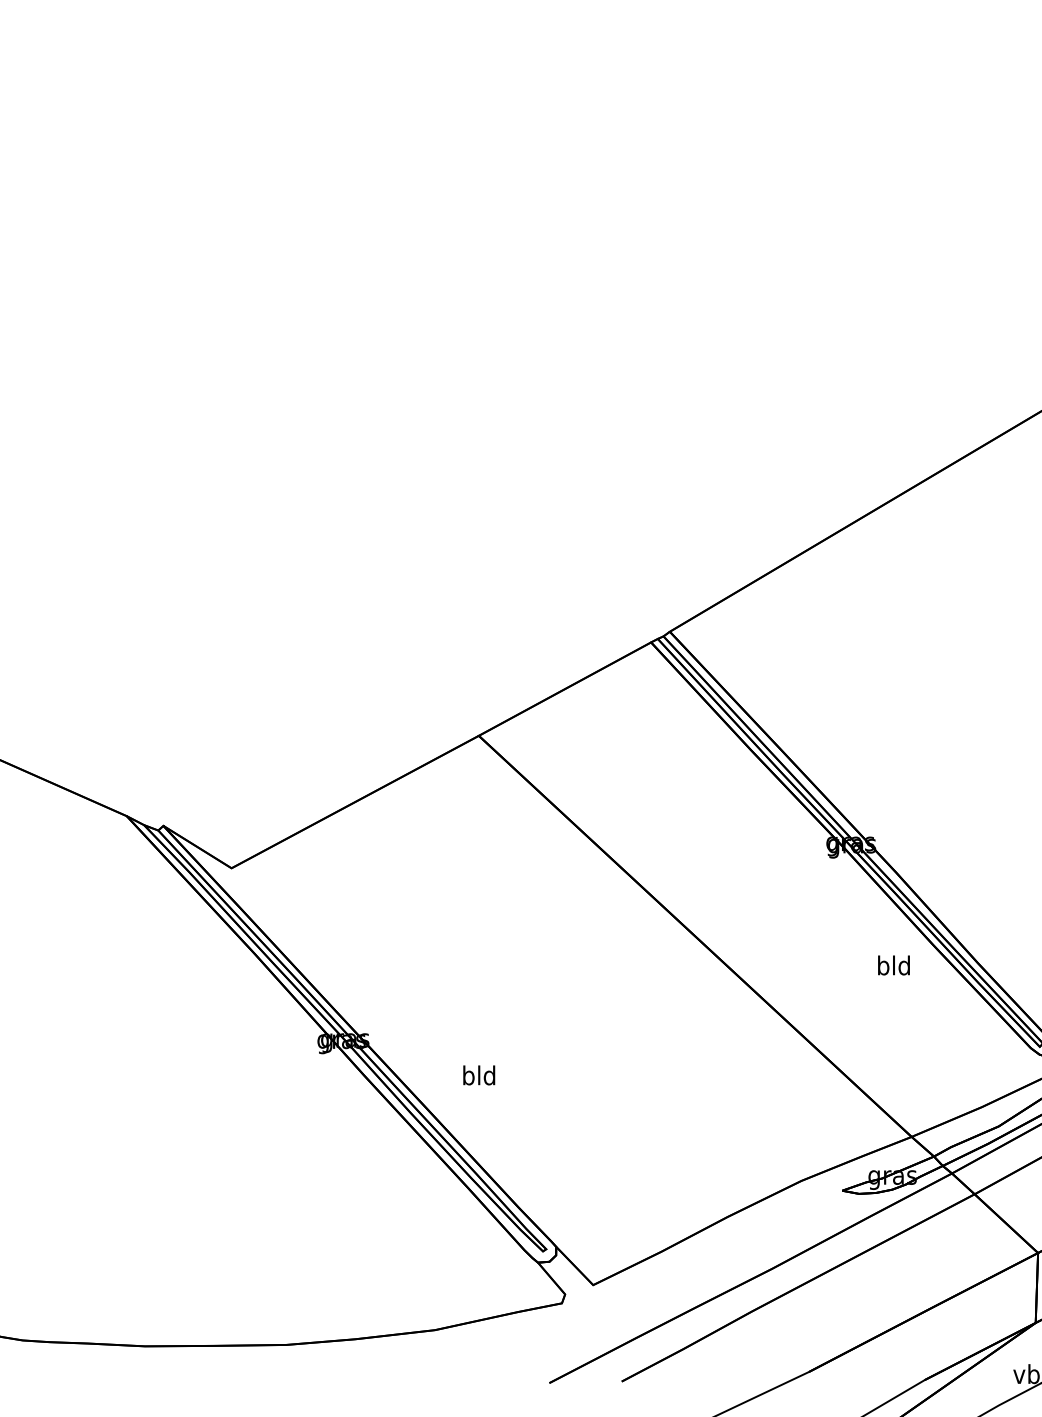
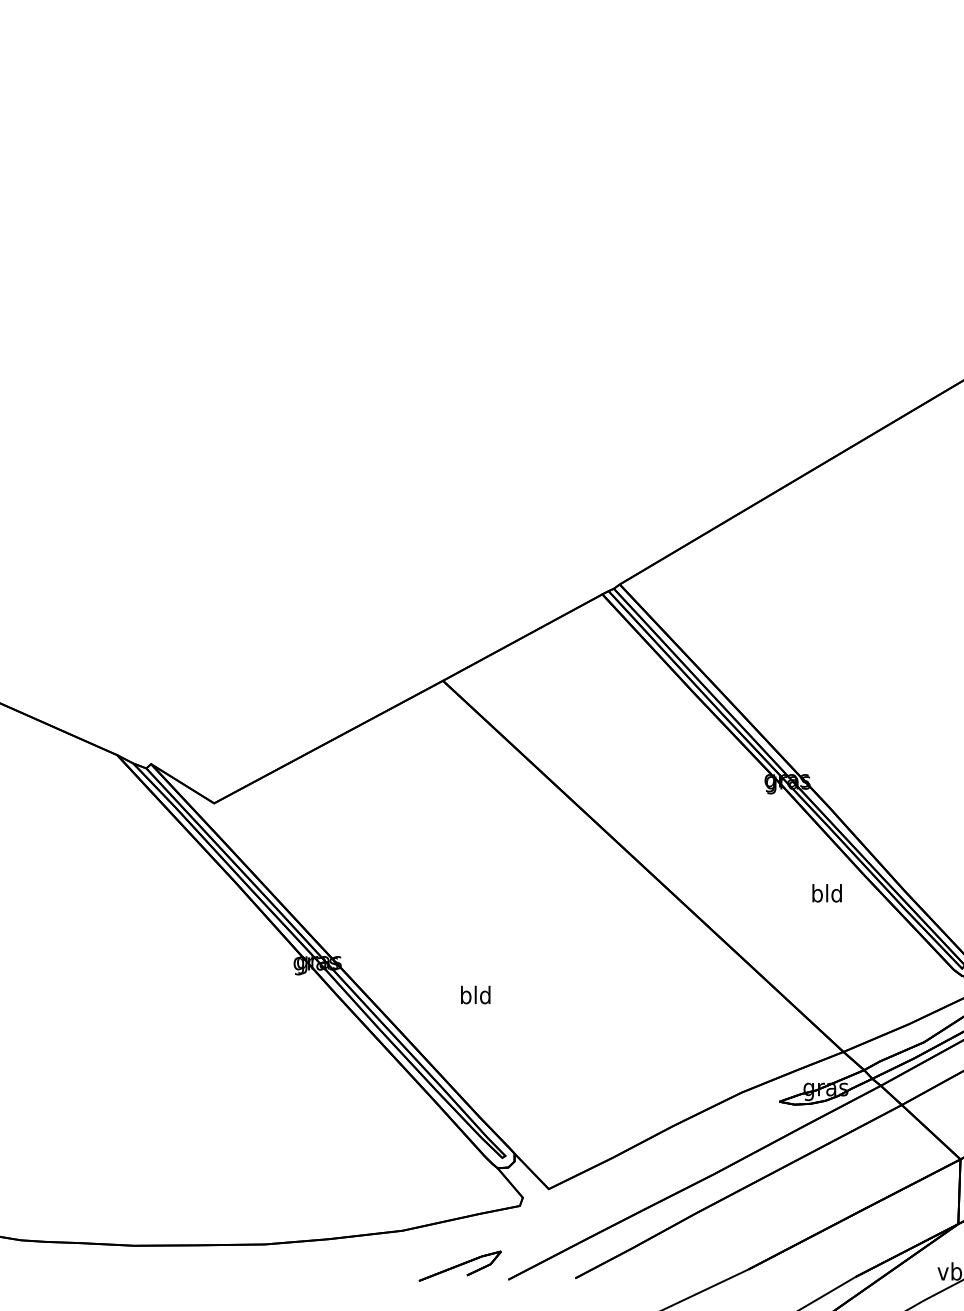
text: (479, 1075) -> (475, 995), moved
part: (497, 1368) -> (460, 1266), added

